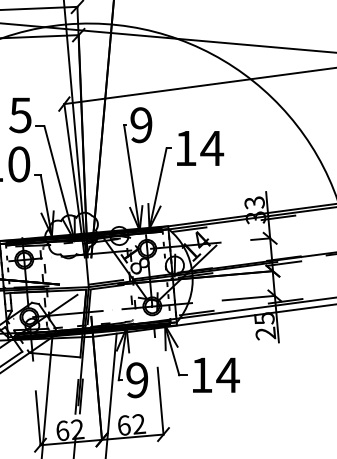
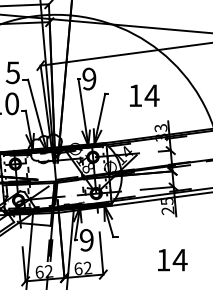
text: (200, 148) -> (144, 95), moved
text: (215, 375) -> (172, 260), moved

